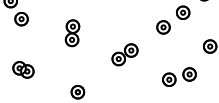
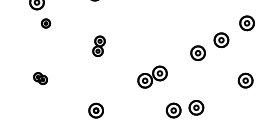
part: (21, 19) -> (45, 23), size x0.6
part: (72, 33) -> (98, 46), size x0.7
part: (23, 69) -> (40, 78), size x0.6
part: (178, 77) -> (184, 109), moved

